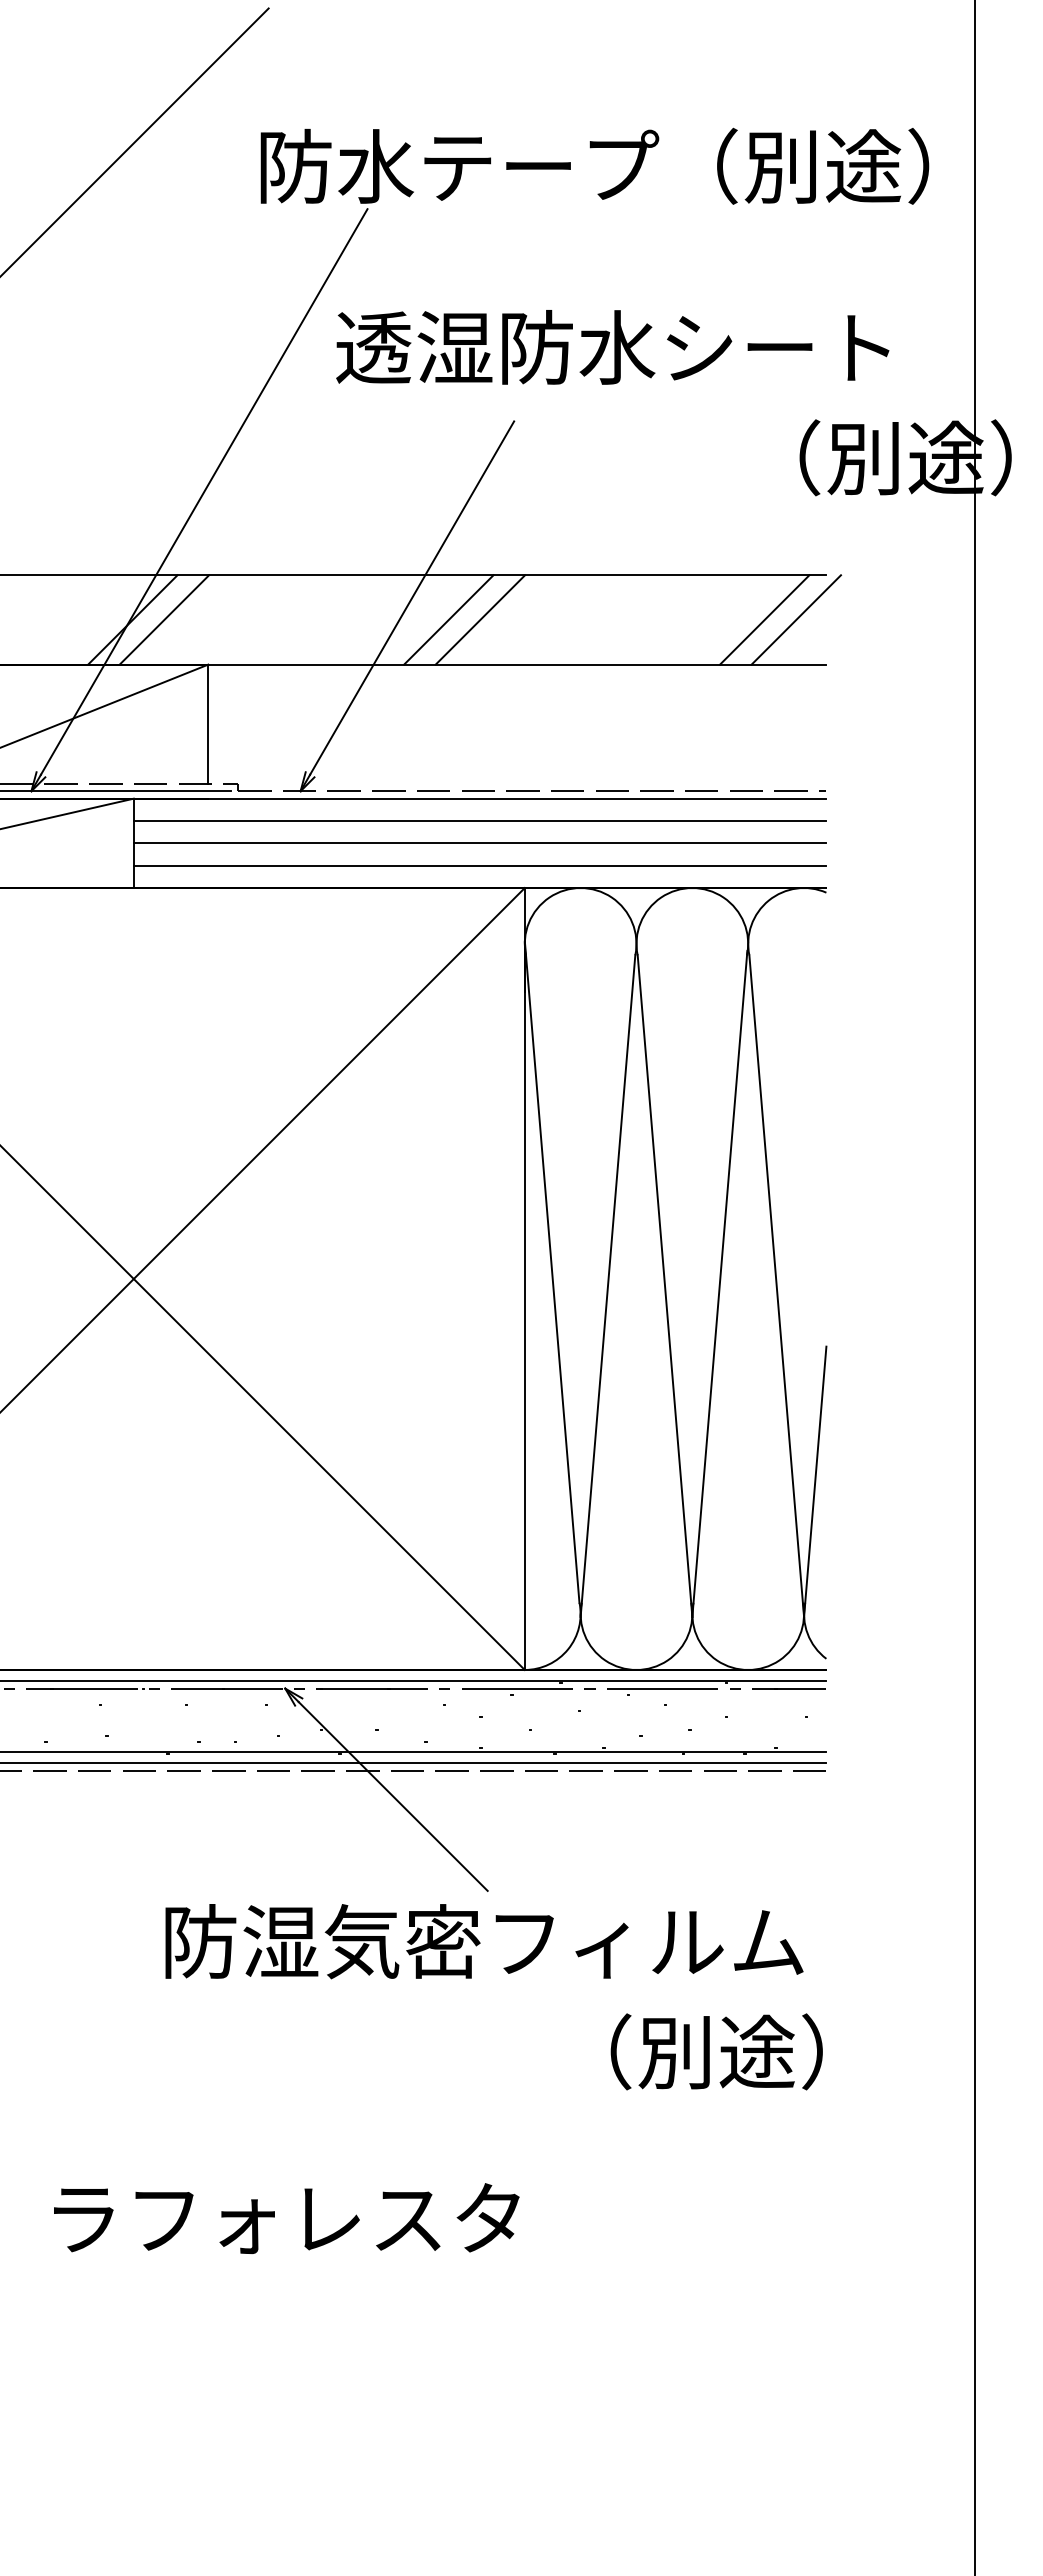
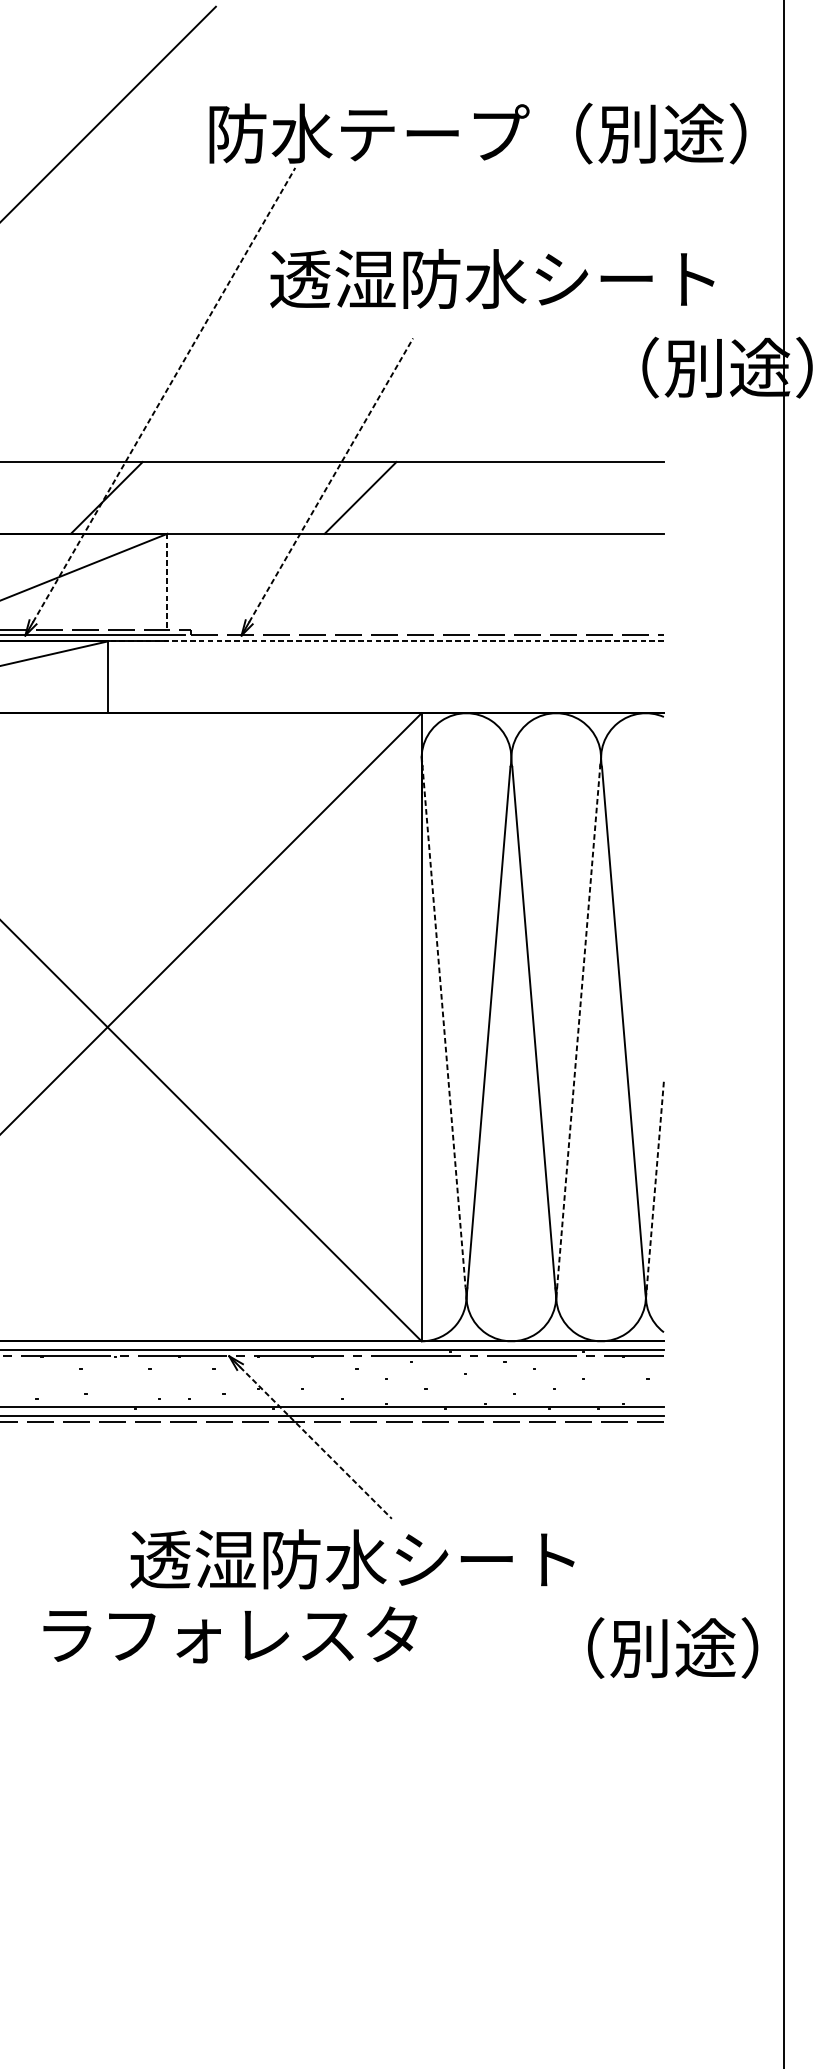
line: (204, 491) -> (164, 394), solid -> dashed
line: (412, 597) -> (331, 479), solid -> dashed
line: (164, 619) -> (132, 497), removed
line: (480, 619) -> (386, 497), removed
line: (764, 619) -> (614, 497), removed
line: (796, 619) -> (639, 497), removed
line: (208, 724) -> (167, 581), solid -> dashed
line: (479, 798) -> (385, 641), solid -> dashed
line: (479, 821) -> (385, 659), removed
line: (479, 843) -> (385, 677), removed
line: (479, 865) -> (385, 695), removed
line: (552, 1272) -> (443, 1022), solid -> dashed
line: (719, 1284) -> (578, 1031), solid -> dashed
line: (815, 1481) -> (655, 1189), solid -> dashed
line: (393, 1796) -> (316, 1442), solid -> dashed
text: (482, 1941) -> (387, 1559), 防湿気密フィルム -> 透湿防水シート
text: (716, 2051) -> (672, 1647), moved
text: (286, 2218) -> (230, 1634), moved

